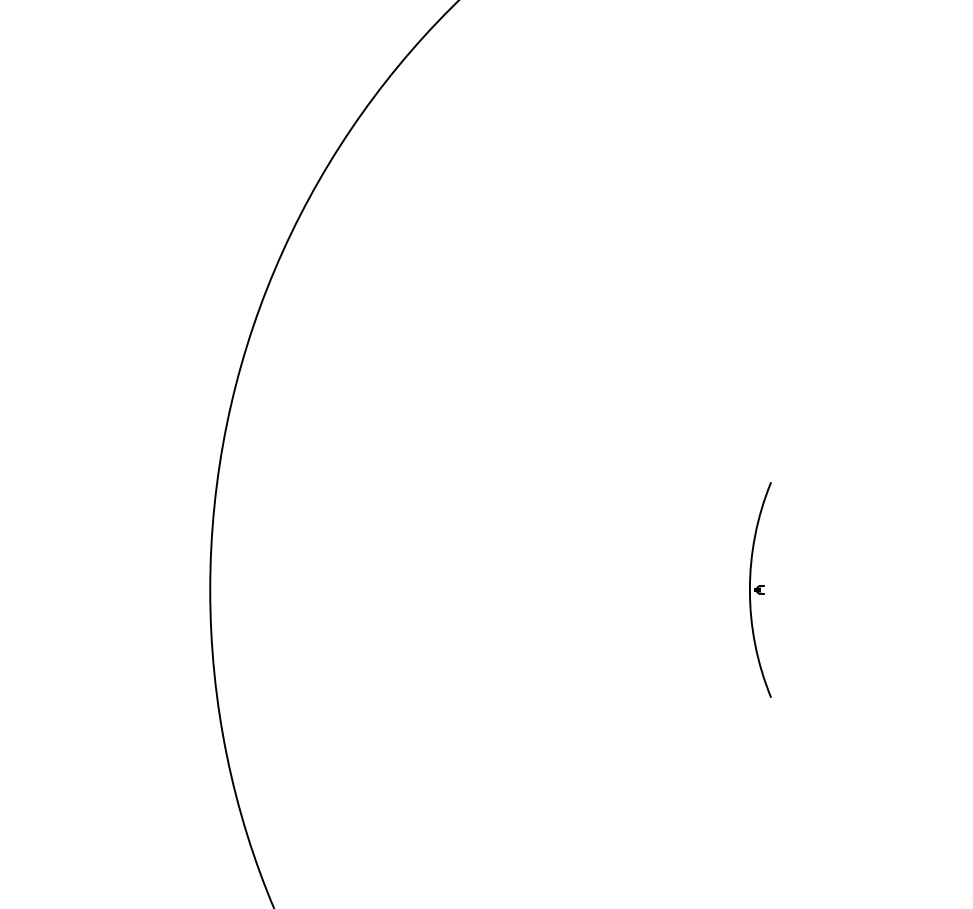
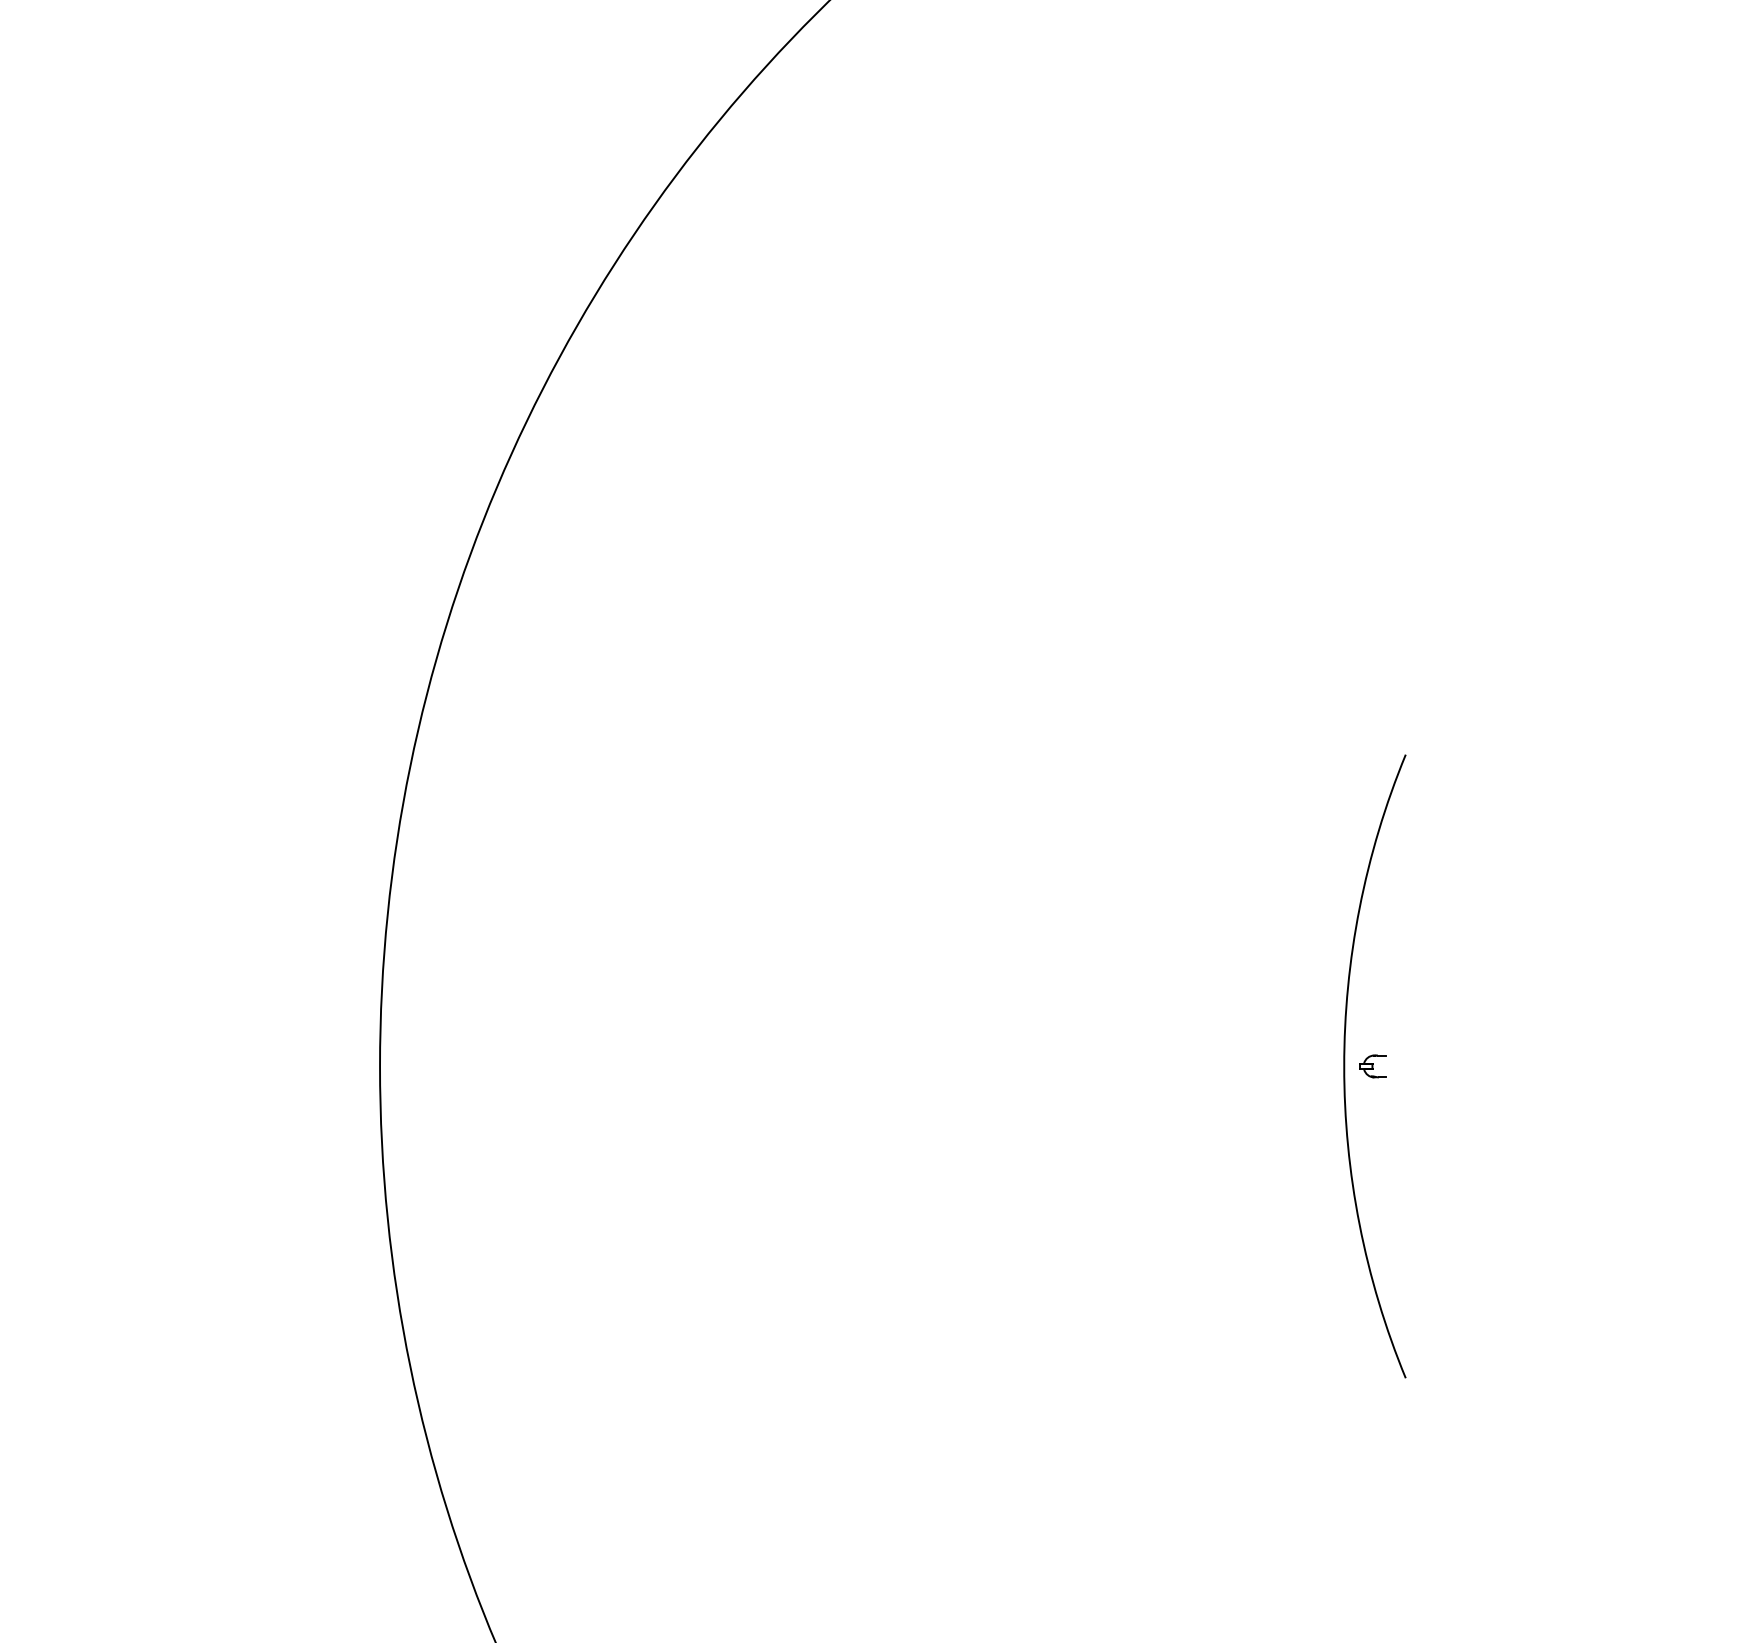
part: (760, 589) -> (1374, 1065), size x1.6

